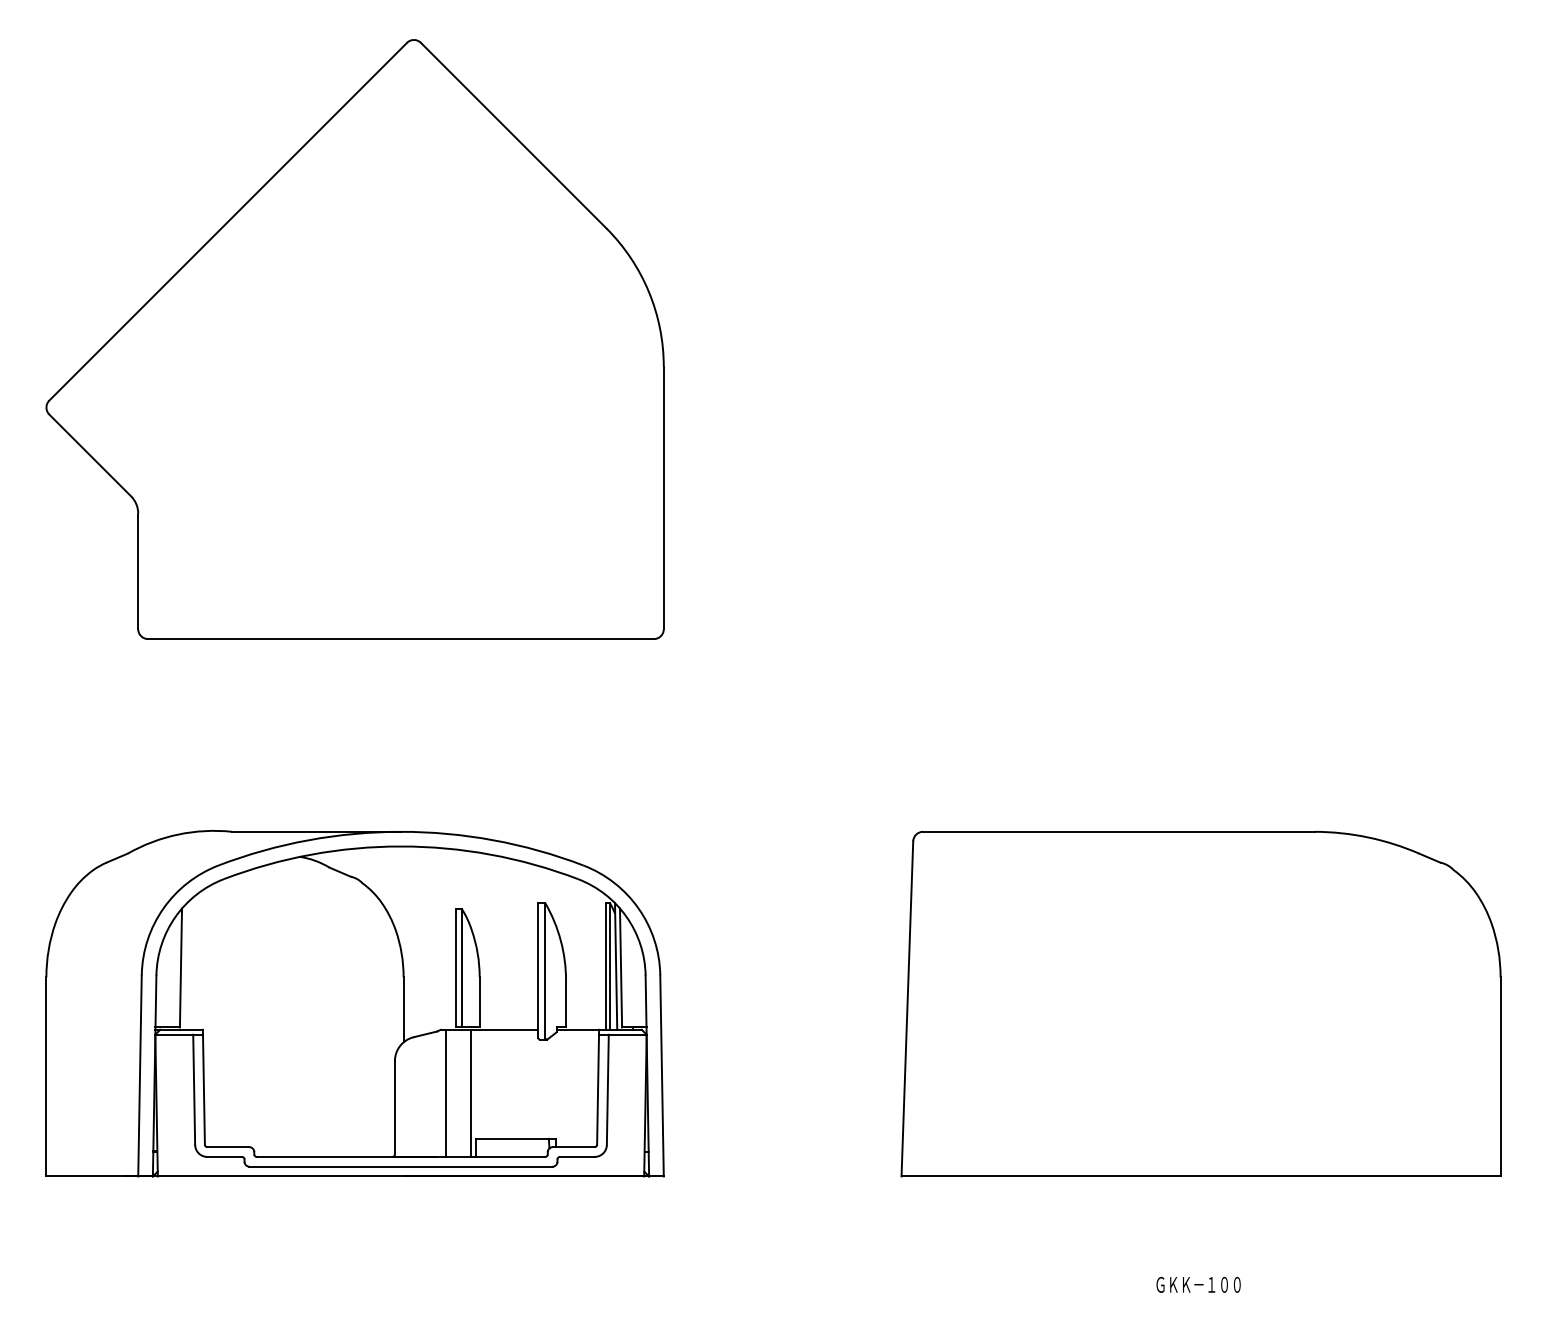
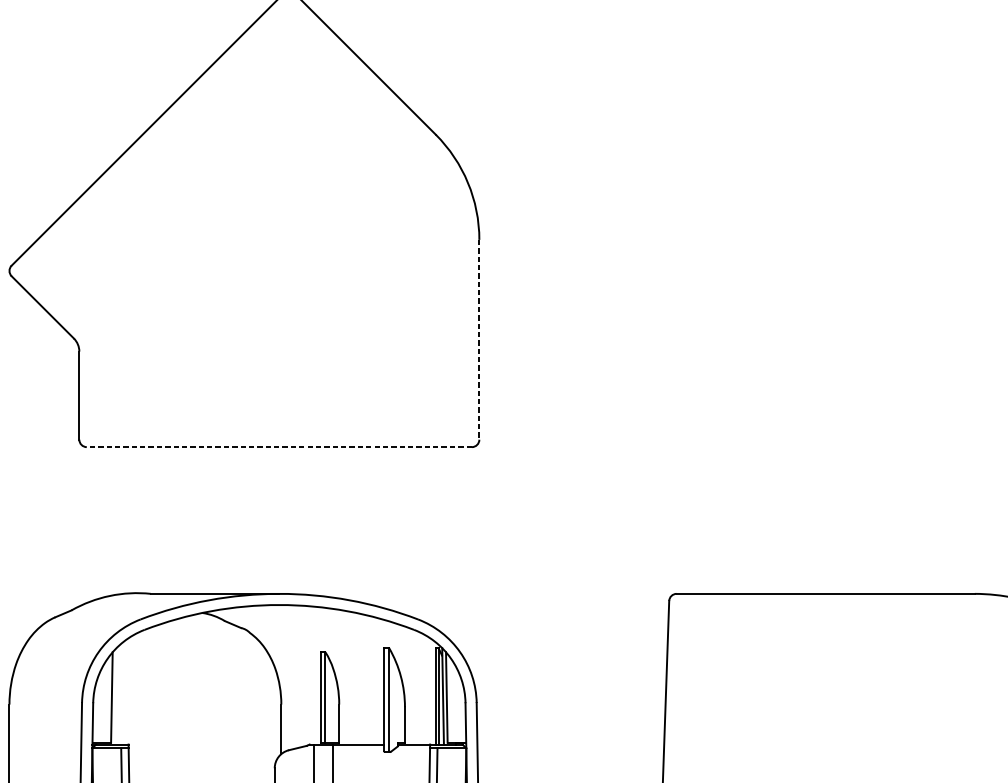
line: (663, 498) -> (479, 340), solid -> dashed
line: (400, 639) -> (278, 447), solid -> dashed

